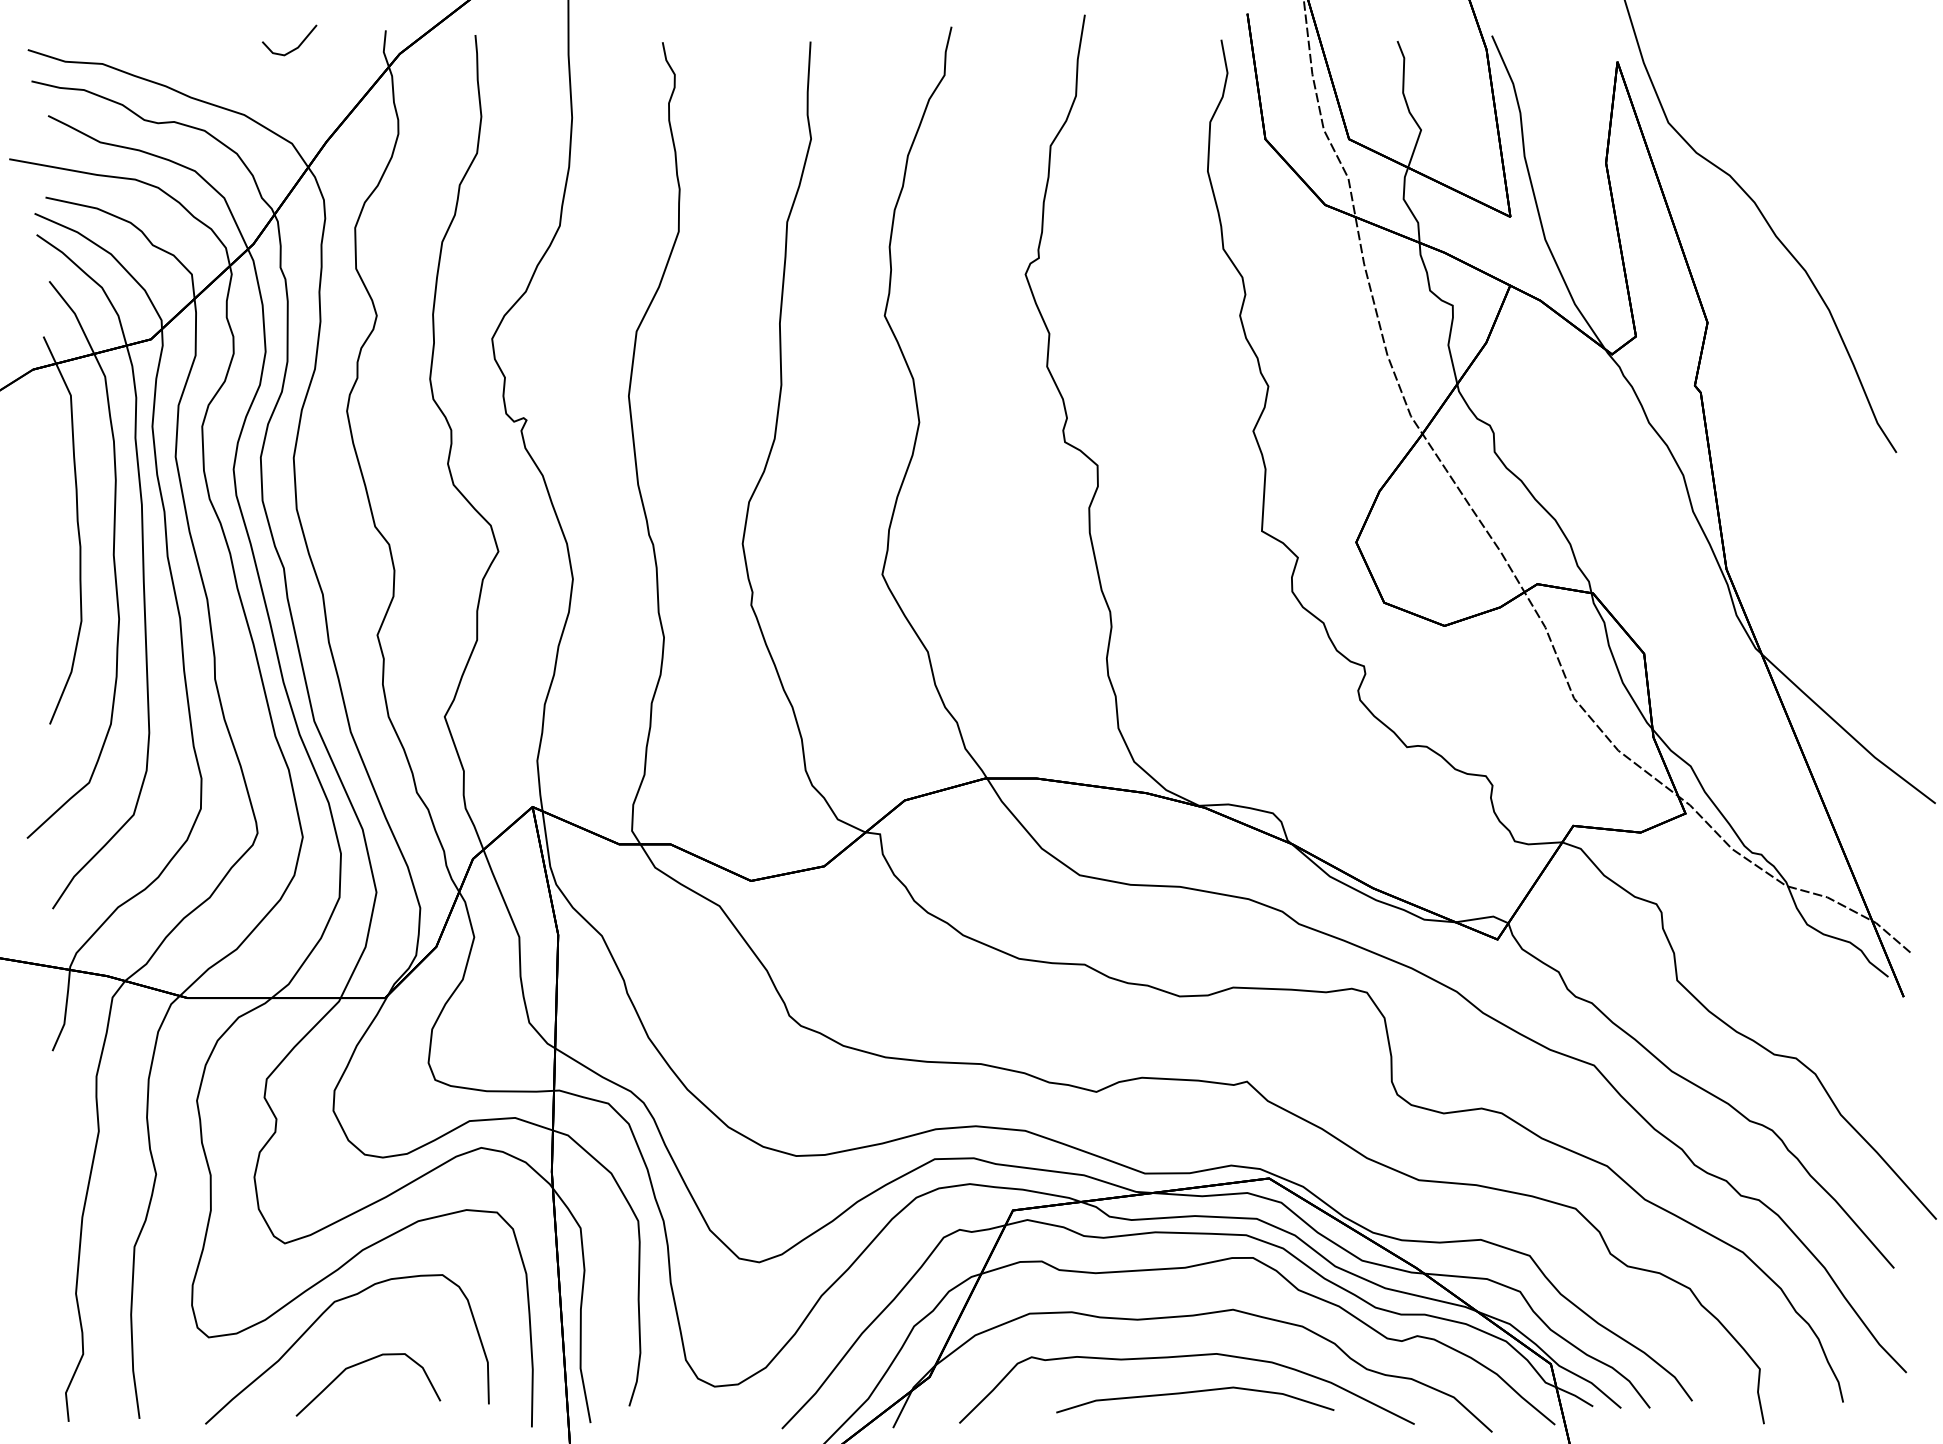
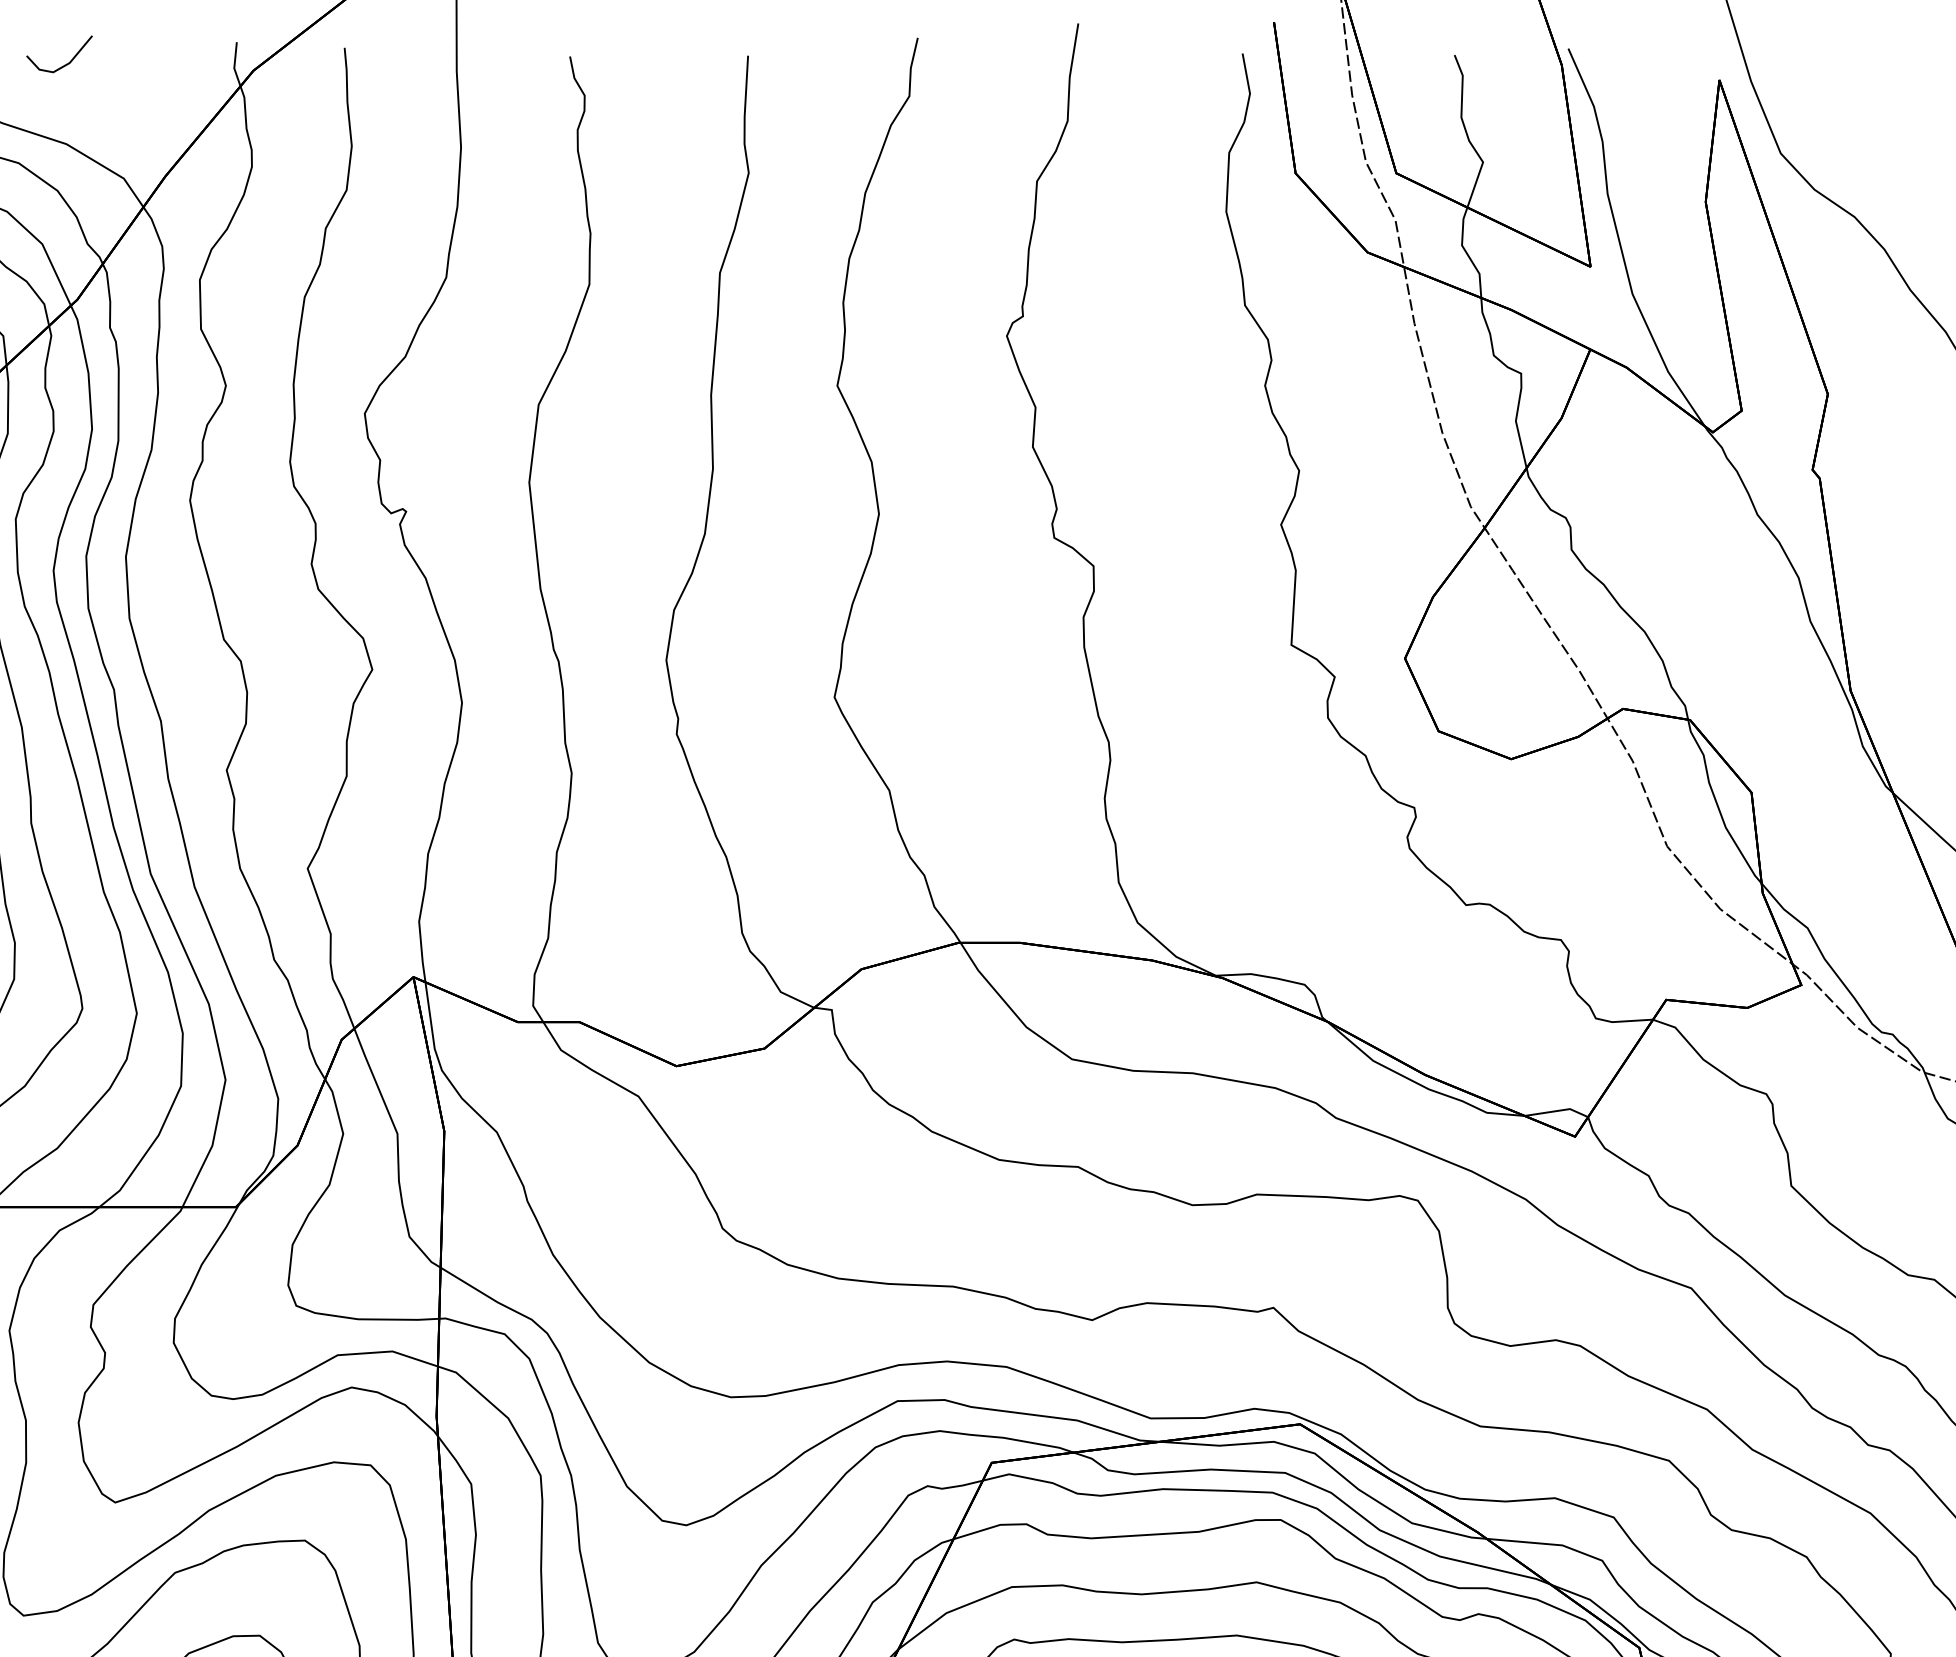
line: (294, 48) -> (65, 64), moved

